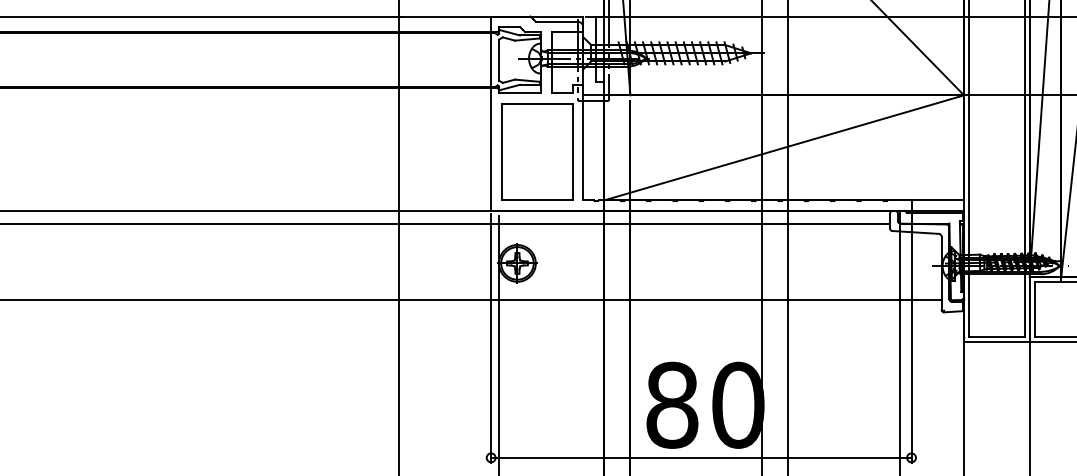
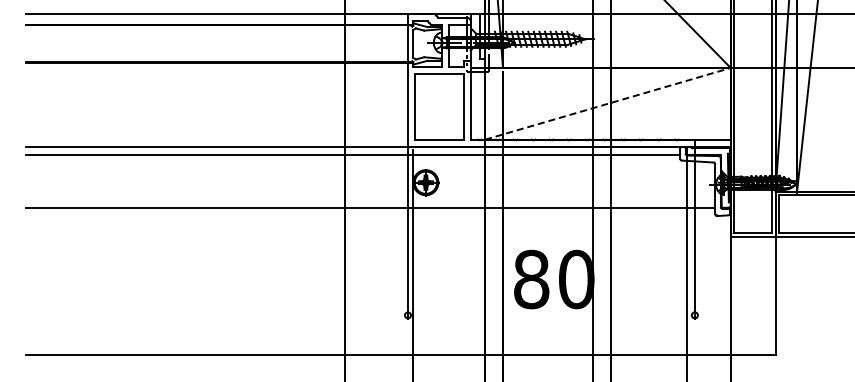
line: (783, 147) -> (607, 103), solid -> dashed
line: (699, 458) -> (550, 315), removed

